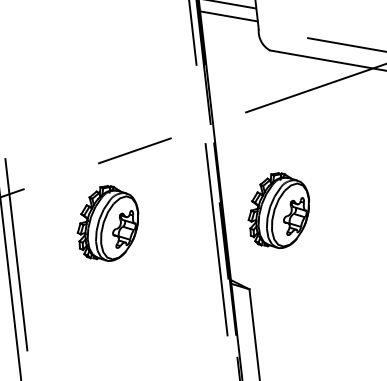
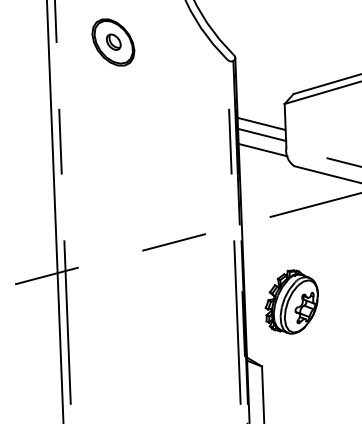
line: (230, 33) -> (262, 149), added
part: (107, 222) -> (146, 301), removed

